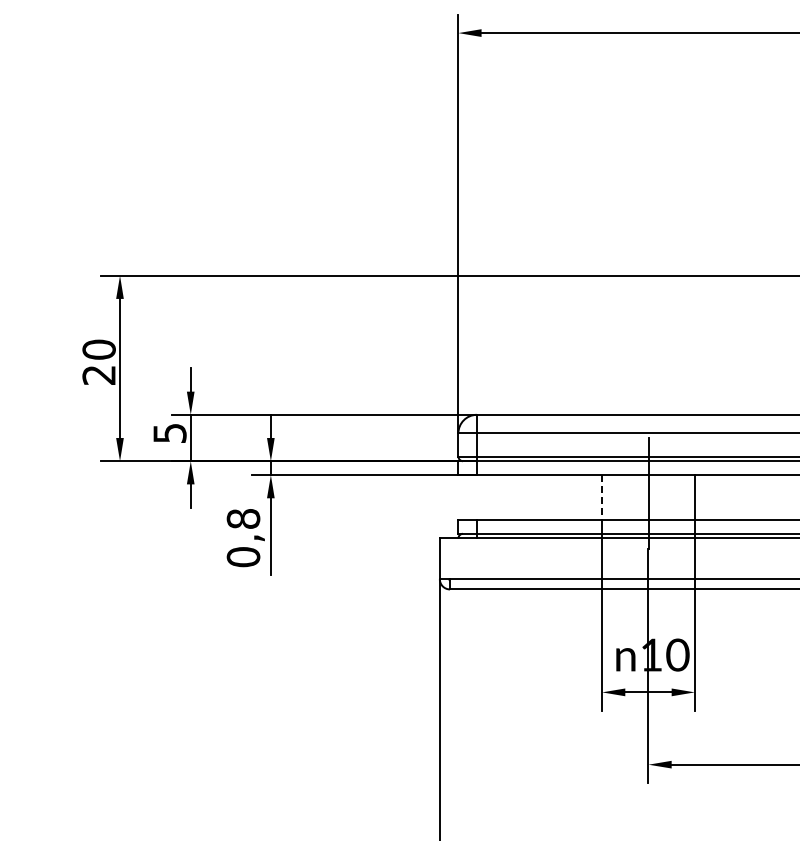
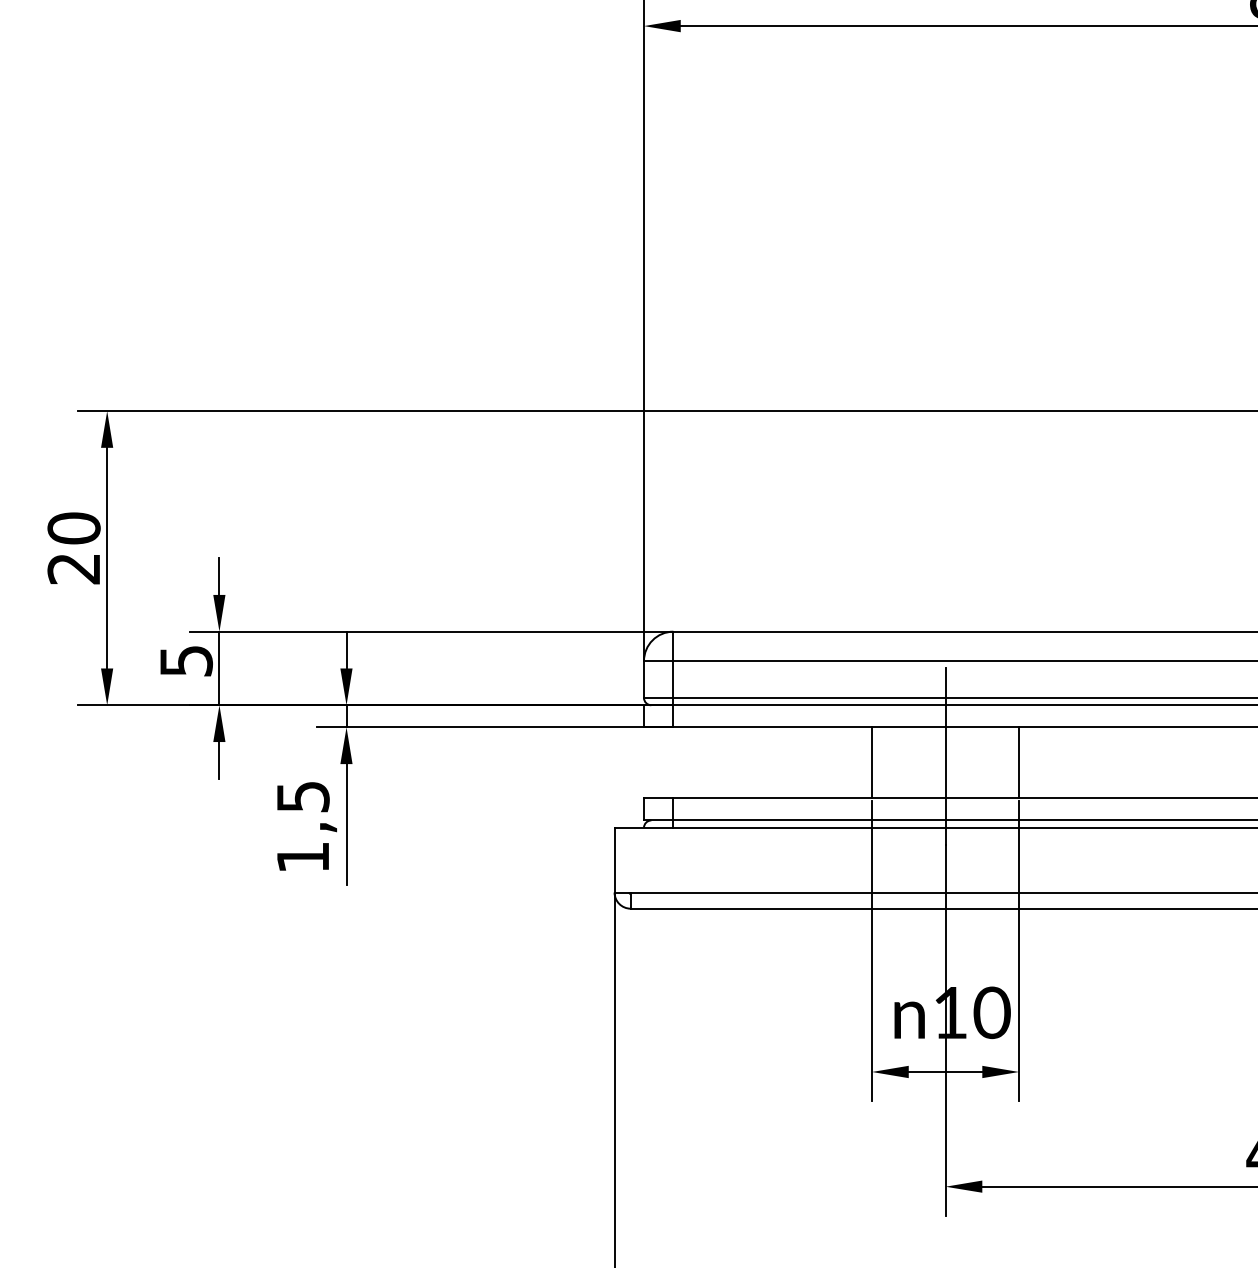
line: (602, 498) -> (872, 764), dashed -> solid
text: (243, 538) -> (303, 827), 0,8 -> 1,5

